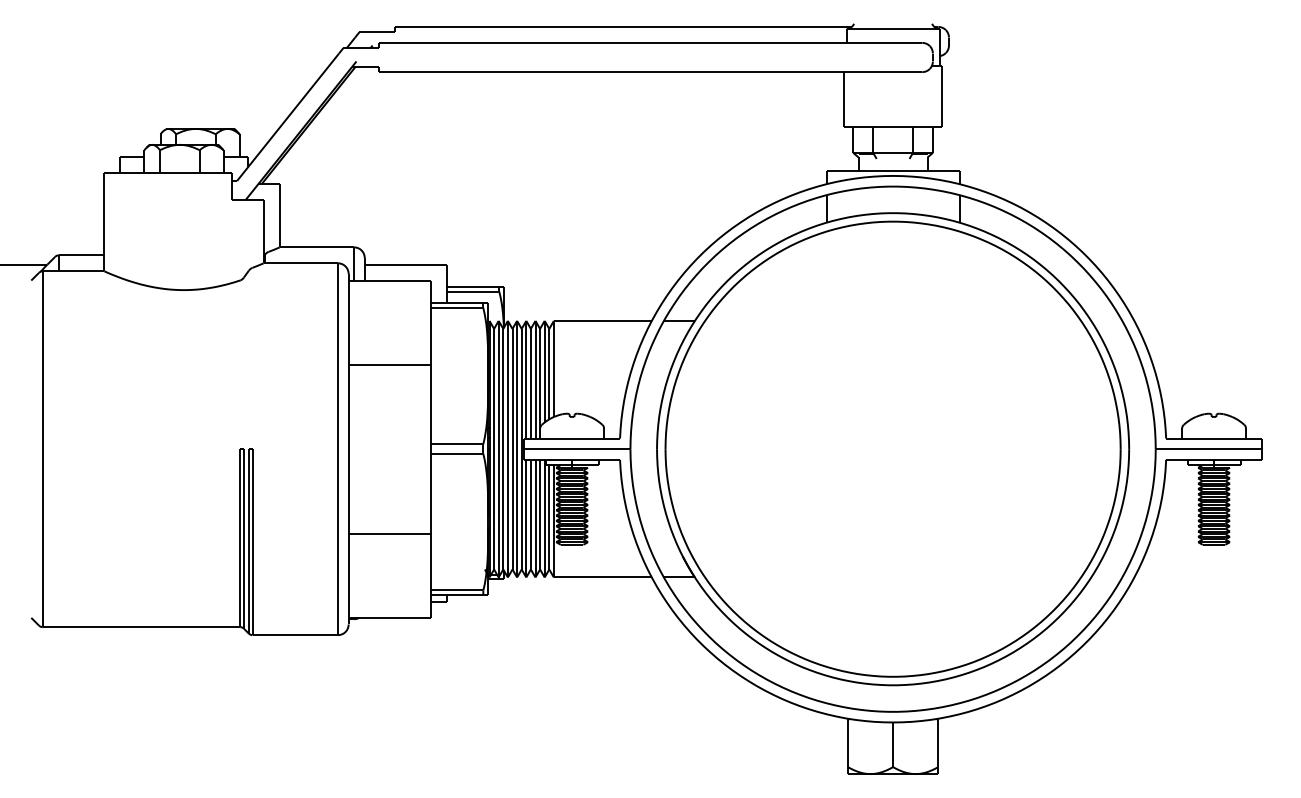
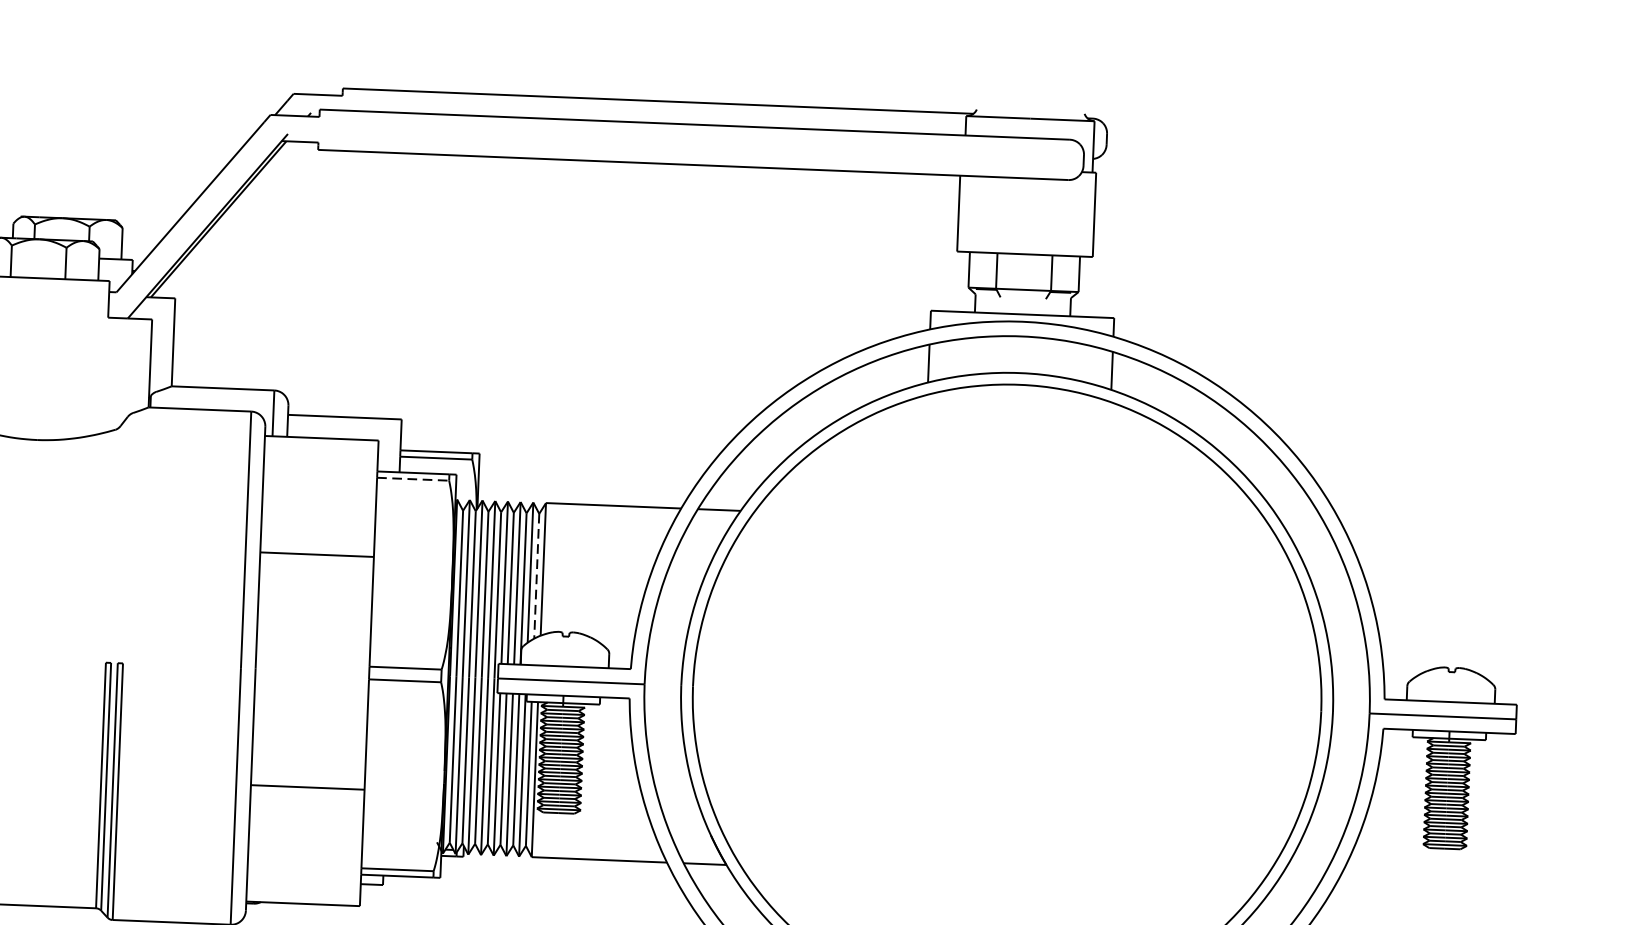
line: (457, 307) -> (413, 479), solid -> dashed
line: (549, 374) -> (537, 576), solid -> dashed

